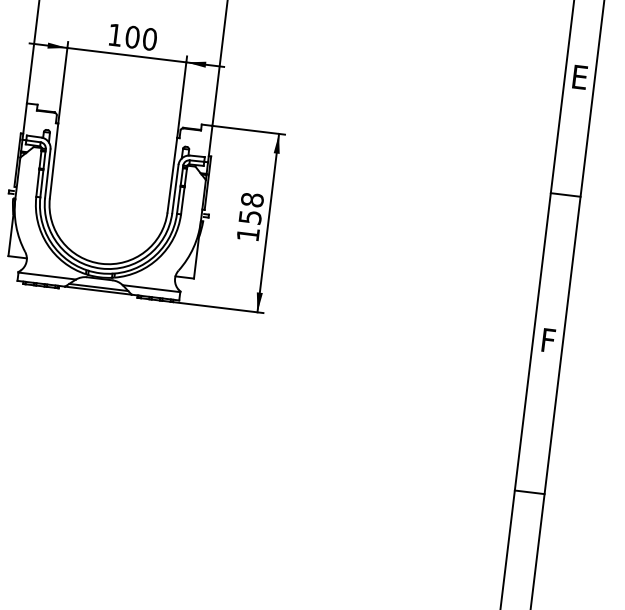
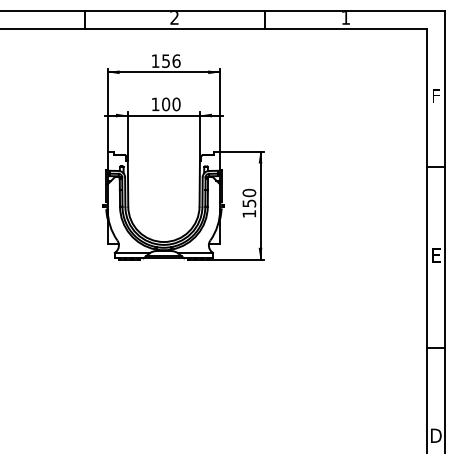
text: (580, 76) -> (436, 95), E -> F
text: (251, 198) -> (248, 192), 158 -> 150
text: (548, 340) -> (436, 255), F -> E

